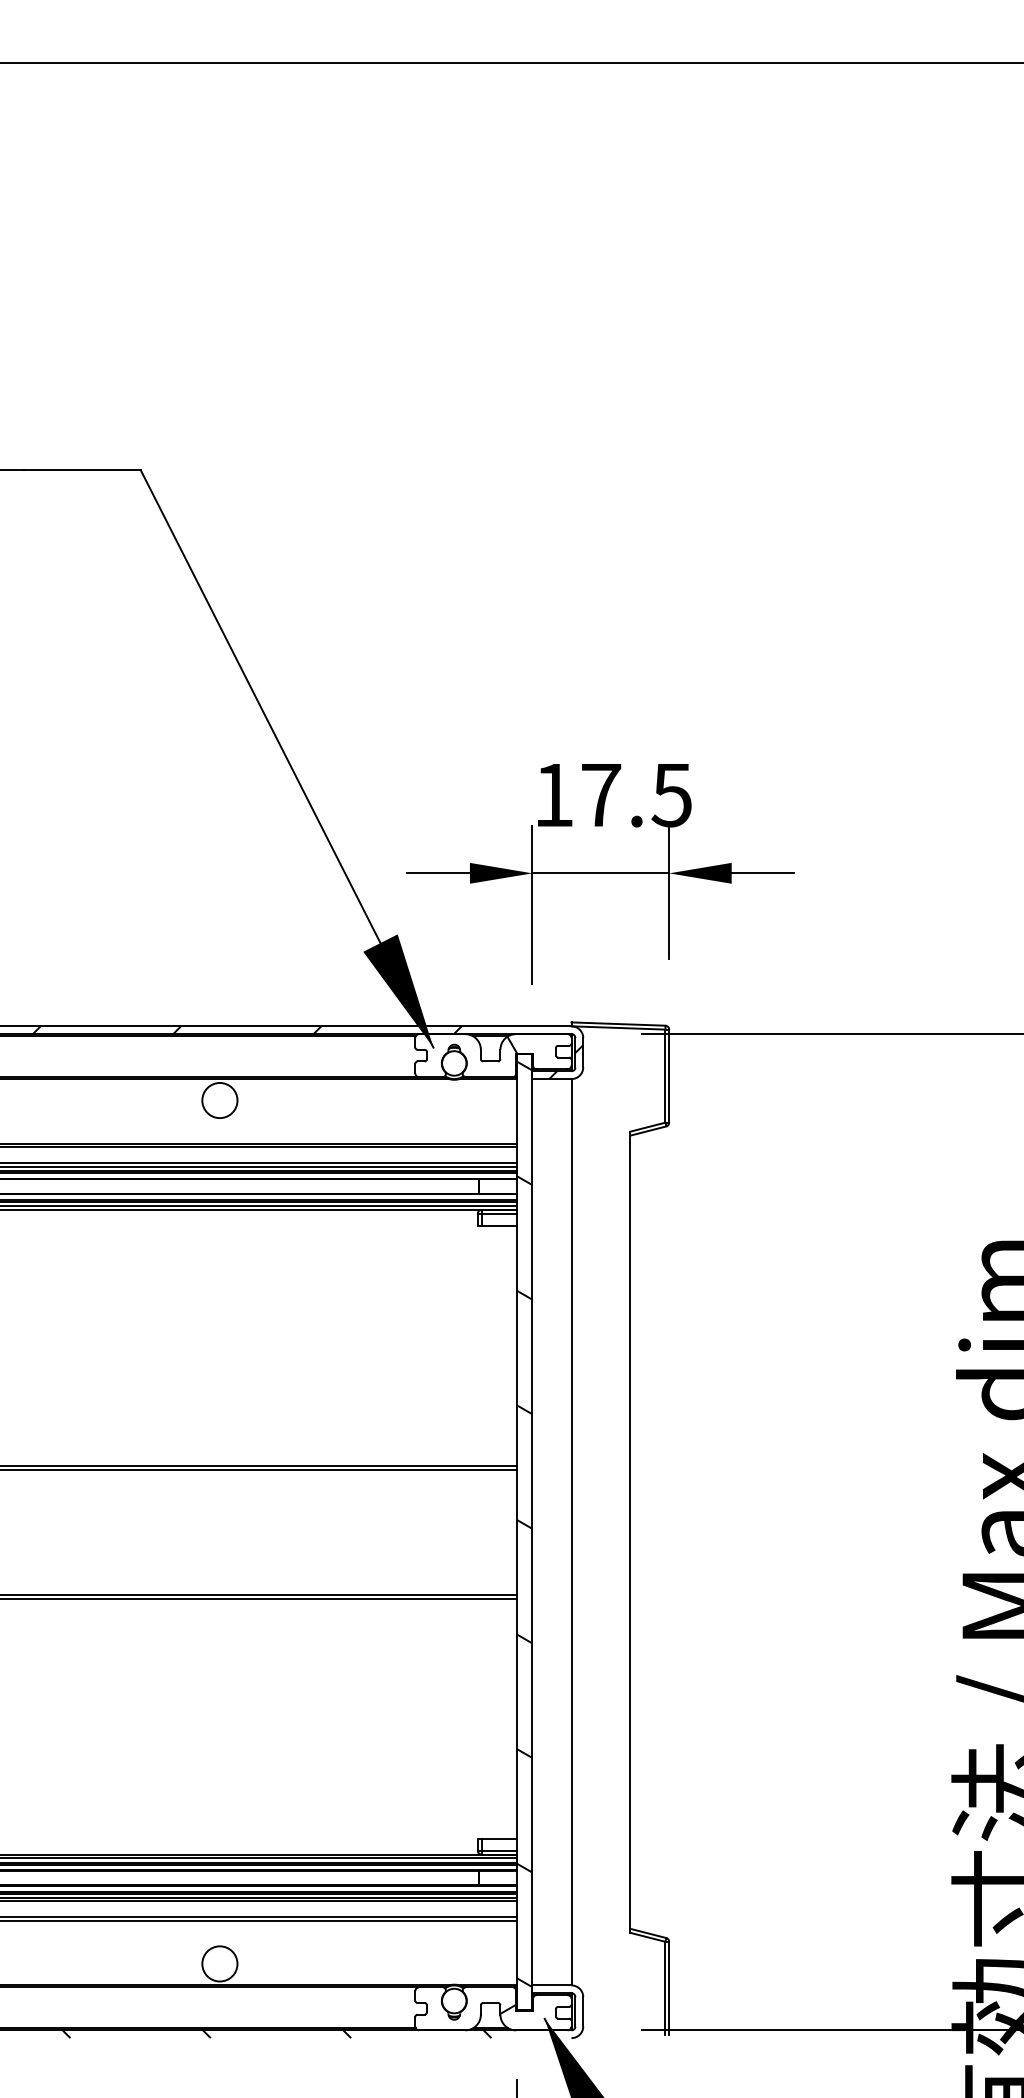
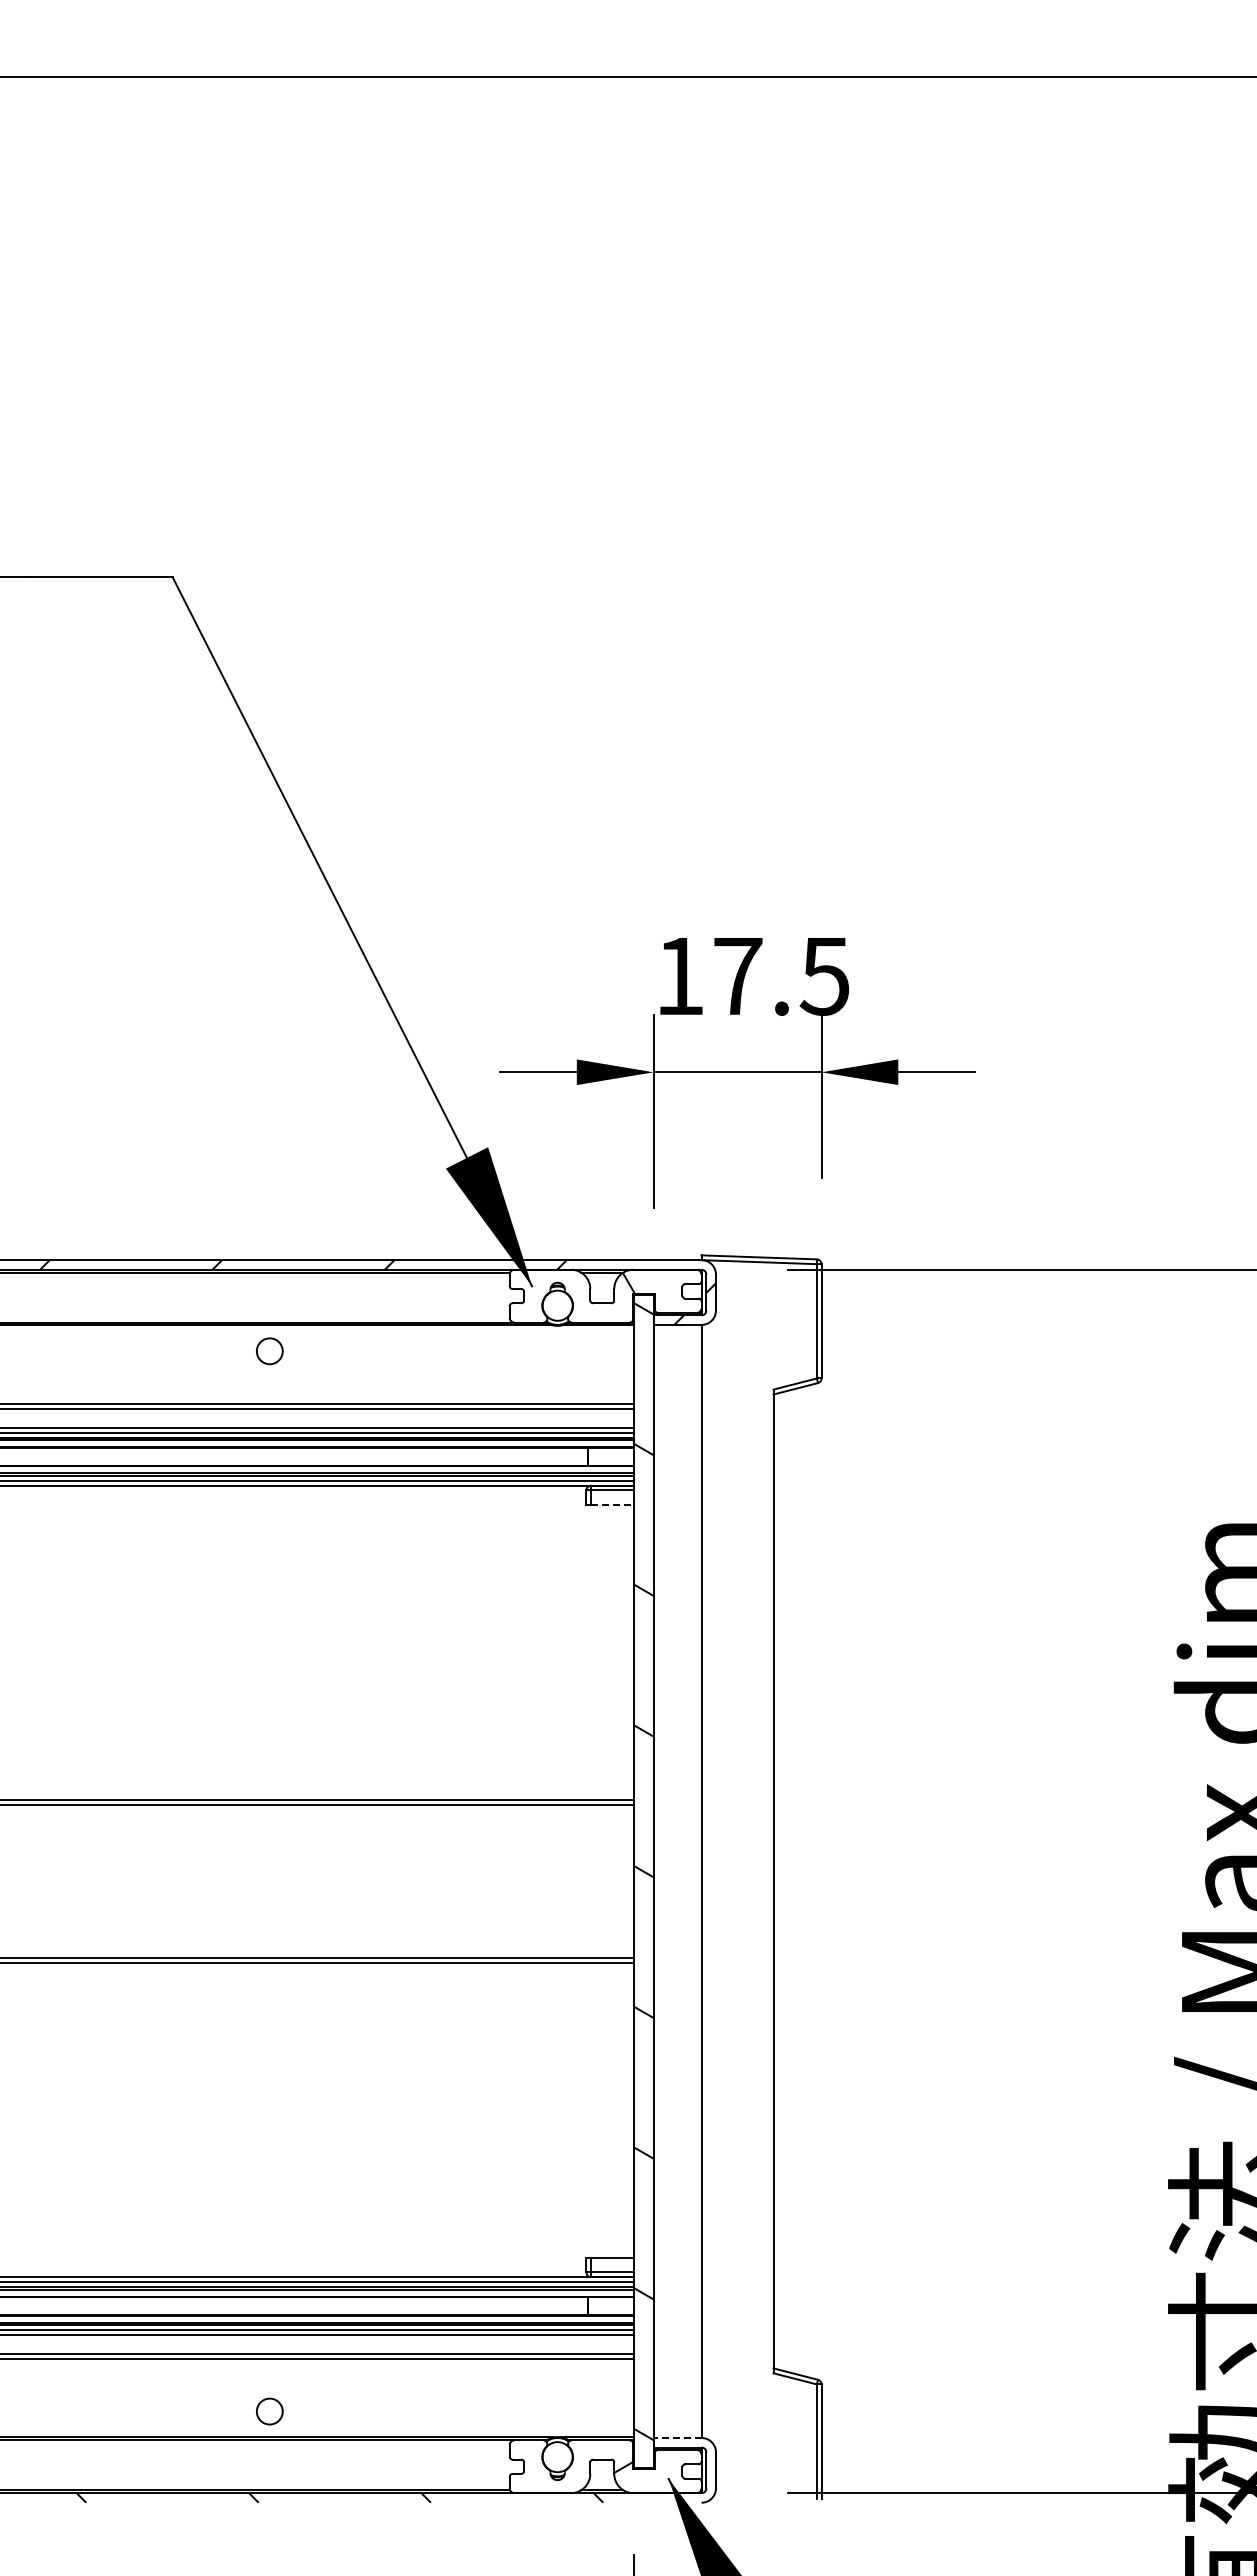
circle: (219, 1099) -> (269, 1350), size x0.6
line: (498, 1225) -> (612, 1504), solid -> dashed
circle: (219, 1963) -> (269, 2411), size x0.6
line: (551, 1985) -> (677, 2437), solid -> dashed

